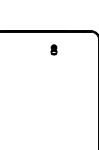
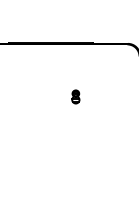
part: (53, 49) -> (75, 96), moved

